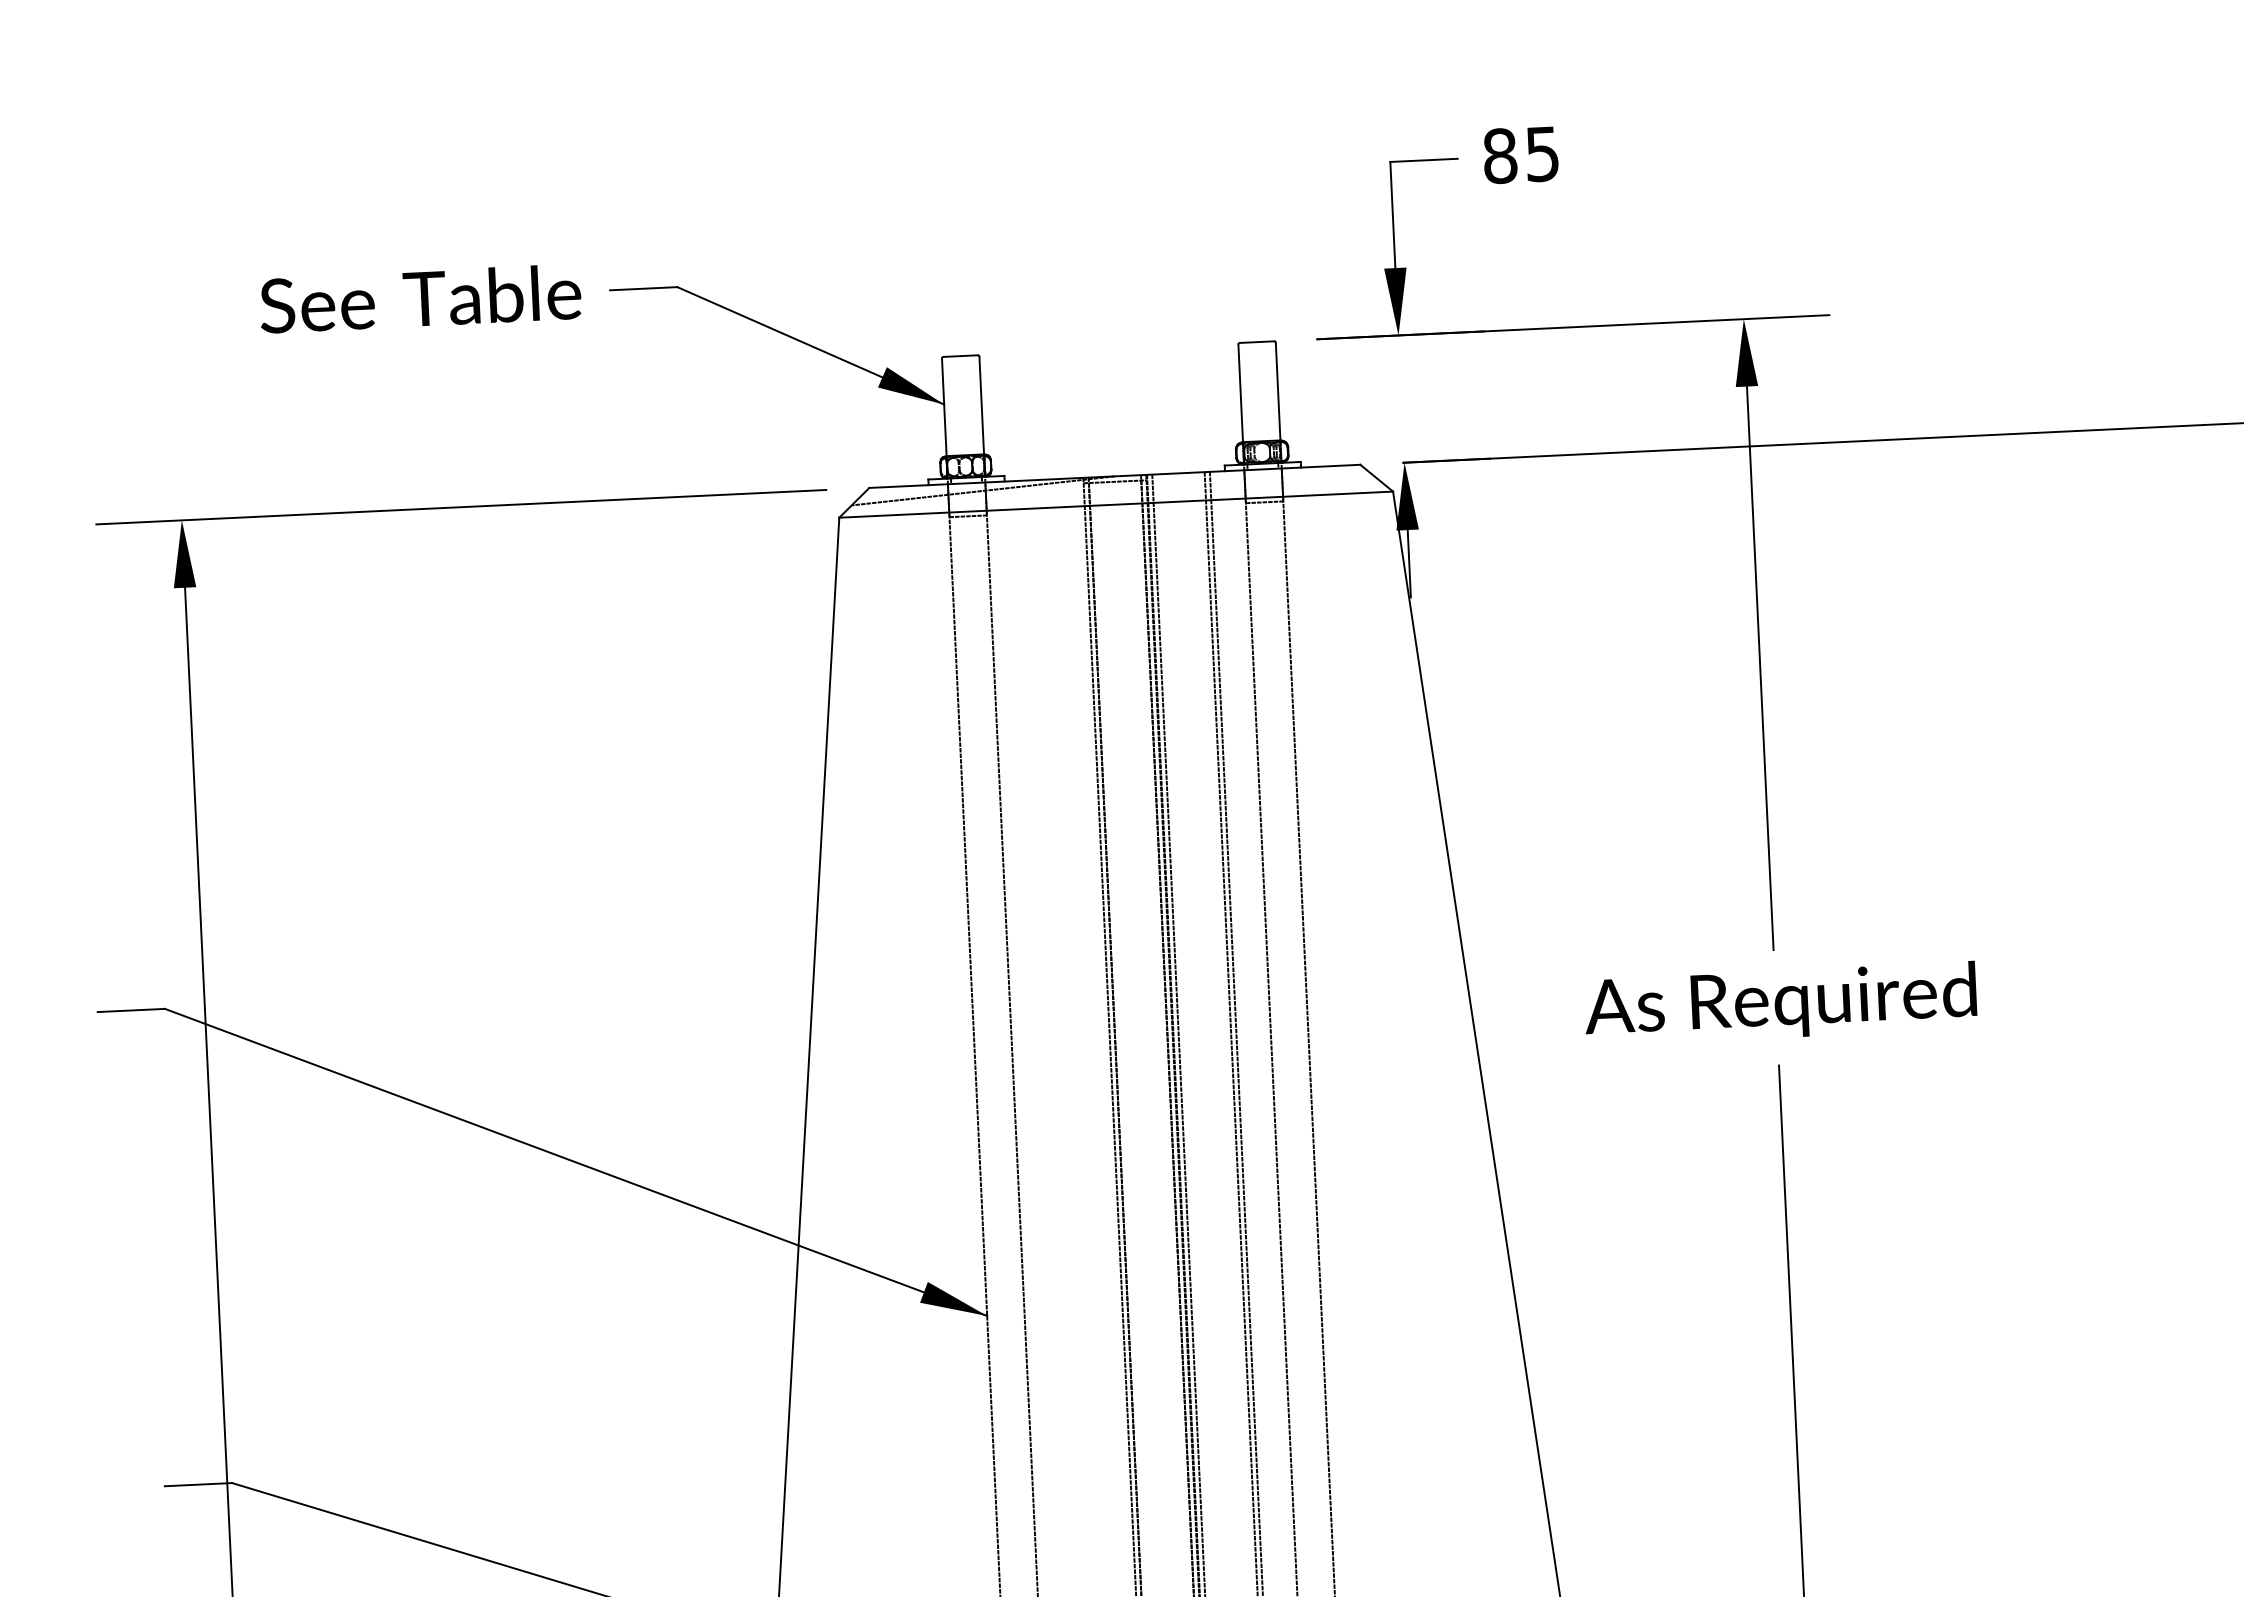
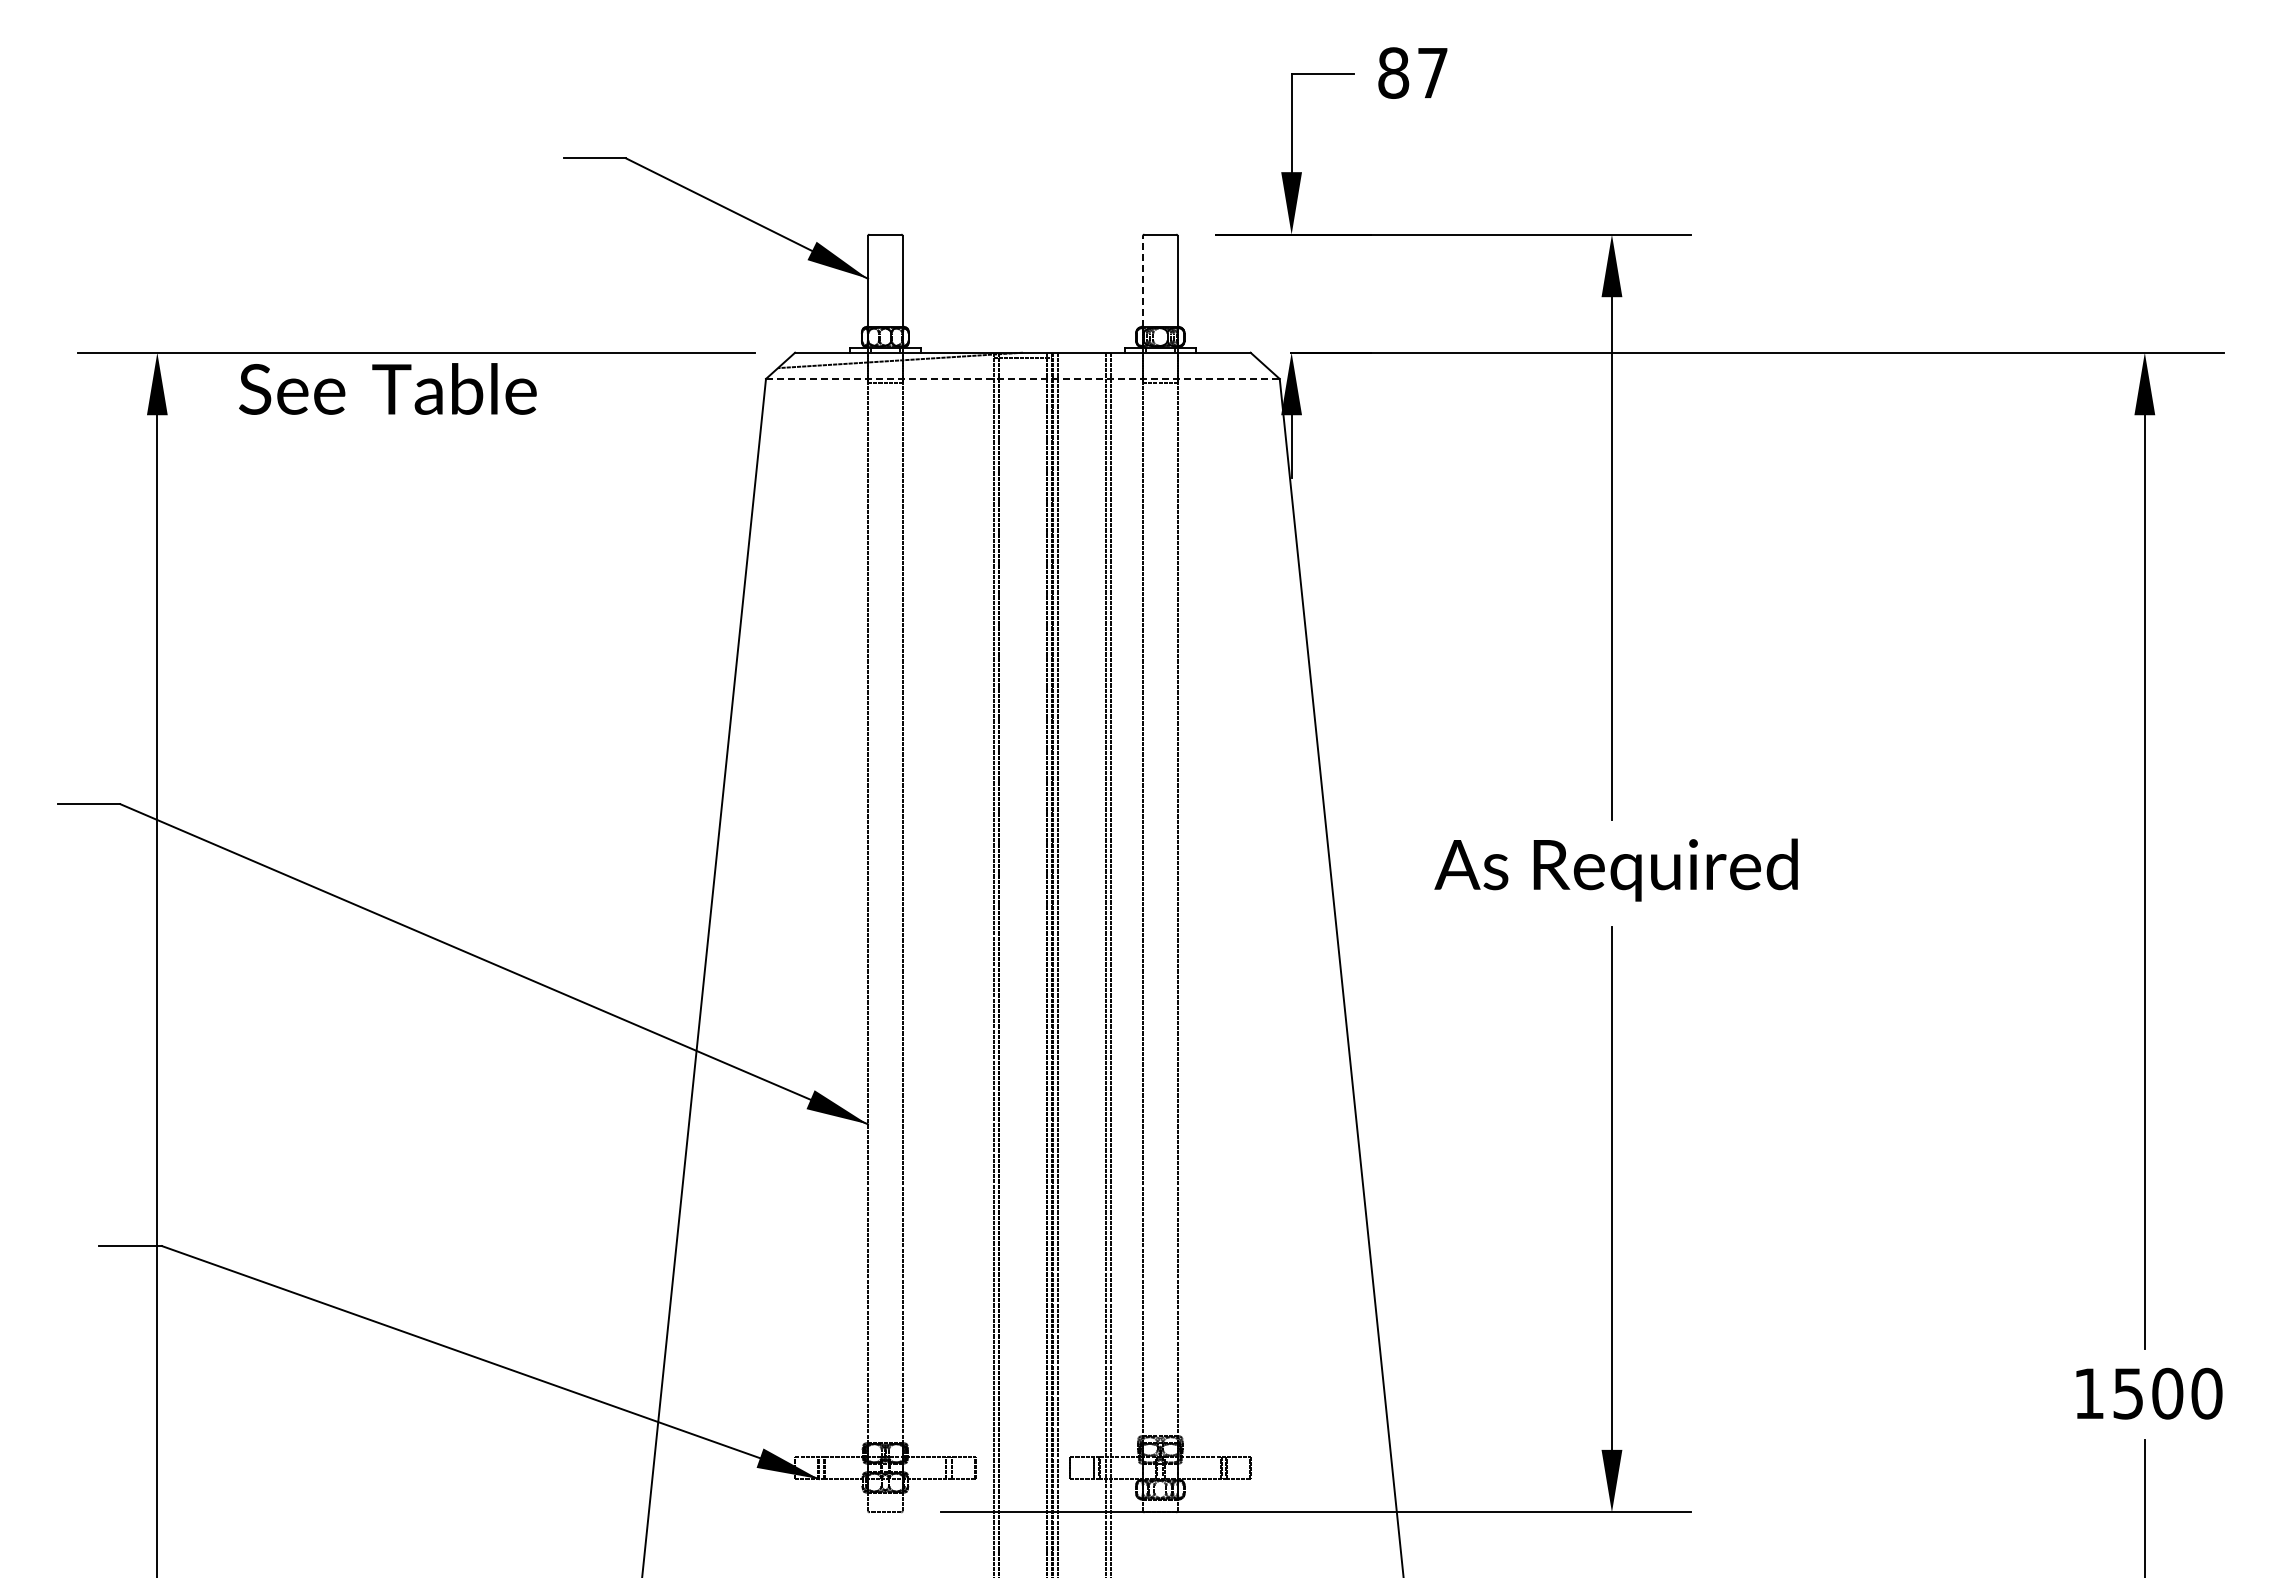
text: (1542, 154) -> (1432, 73), 85 -> 87
text: (420, 298) -> (387, 388), moved
line: (1241, 392) -> (1143, 280), solid -> dashed
line: (1115, 504) -> (1022, 378), solid -> dashed

